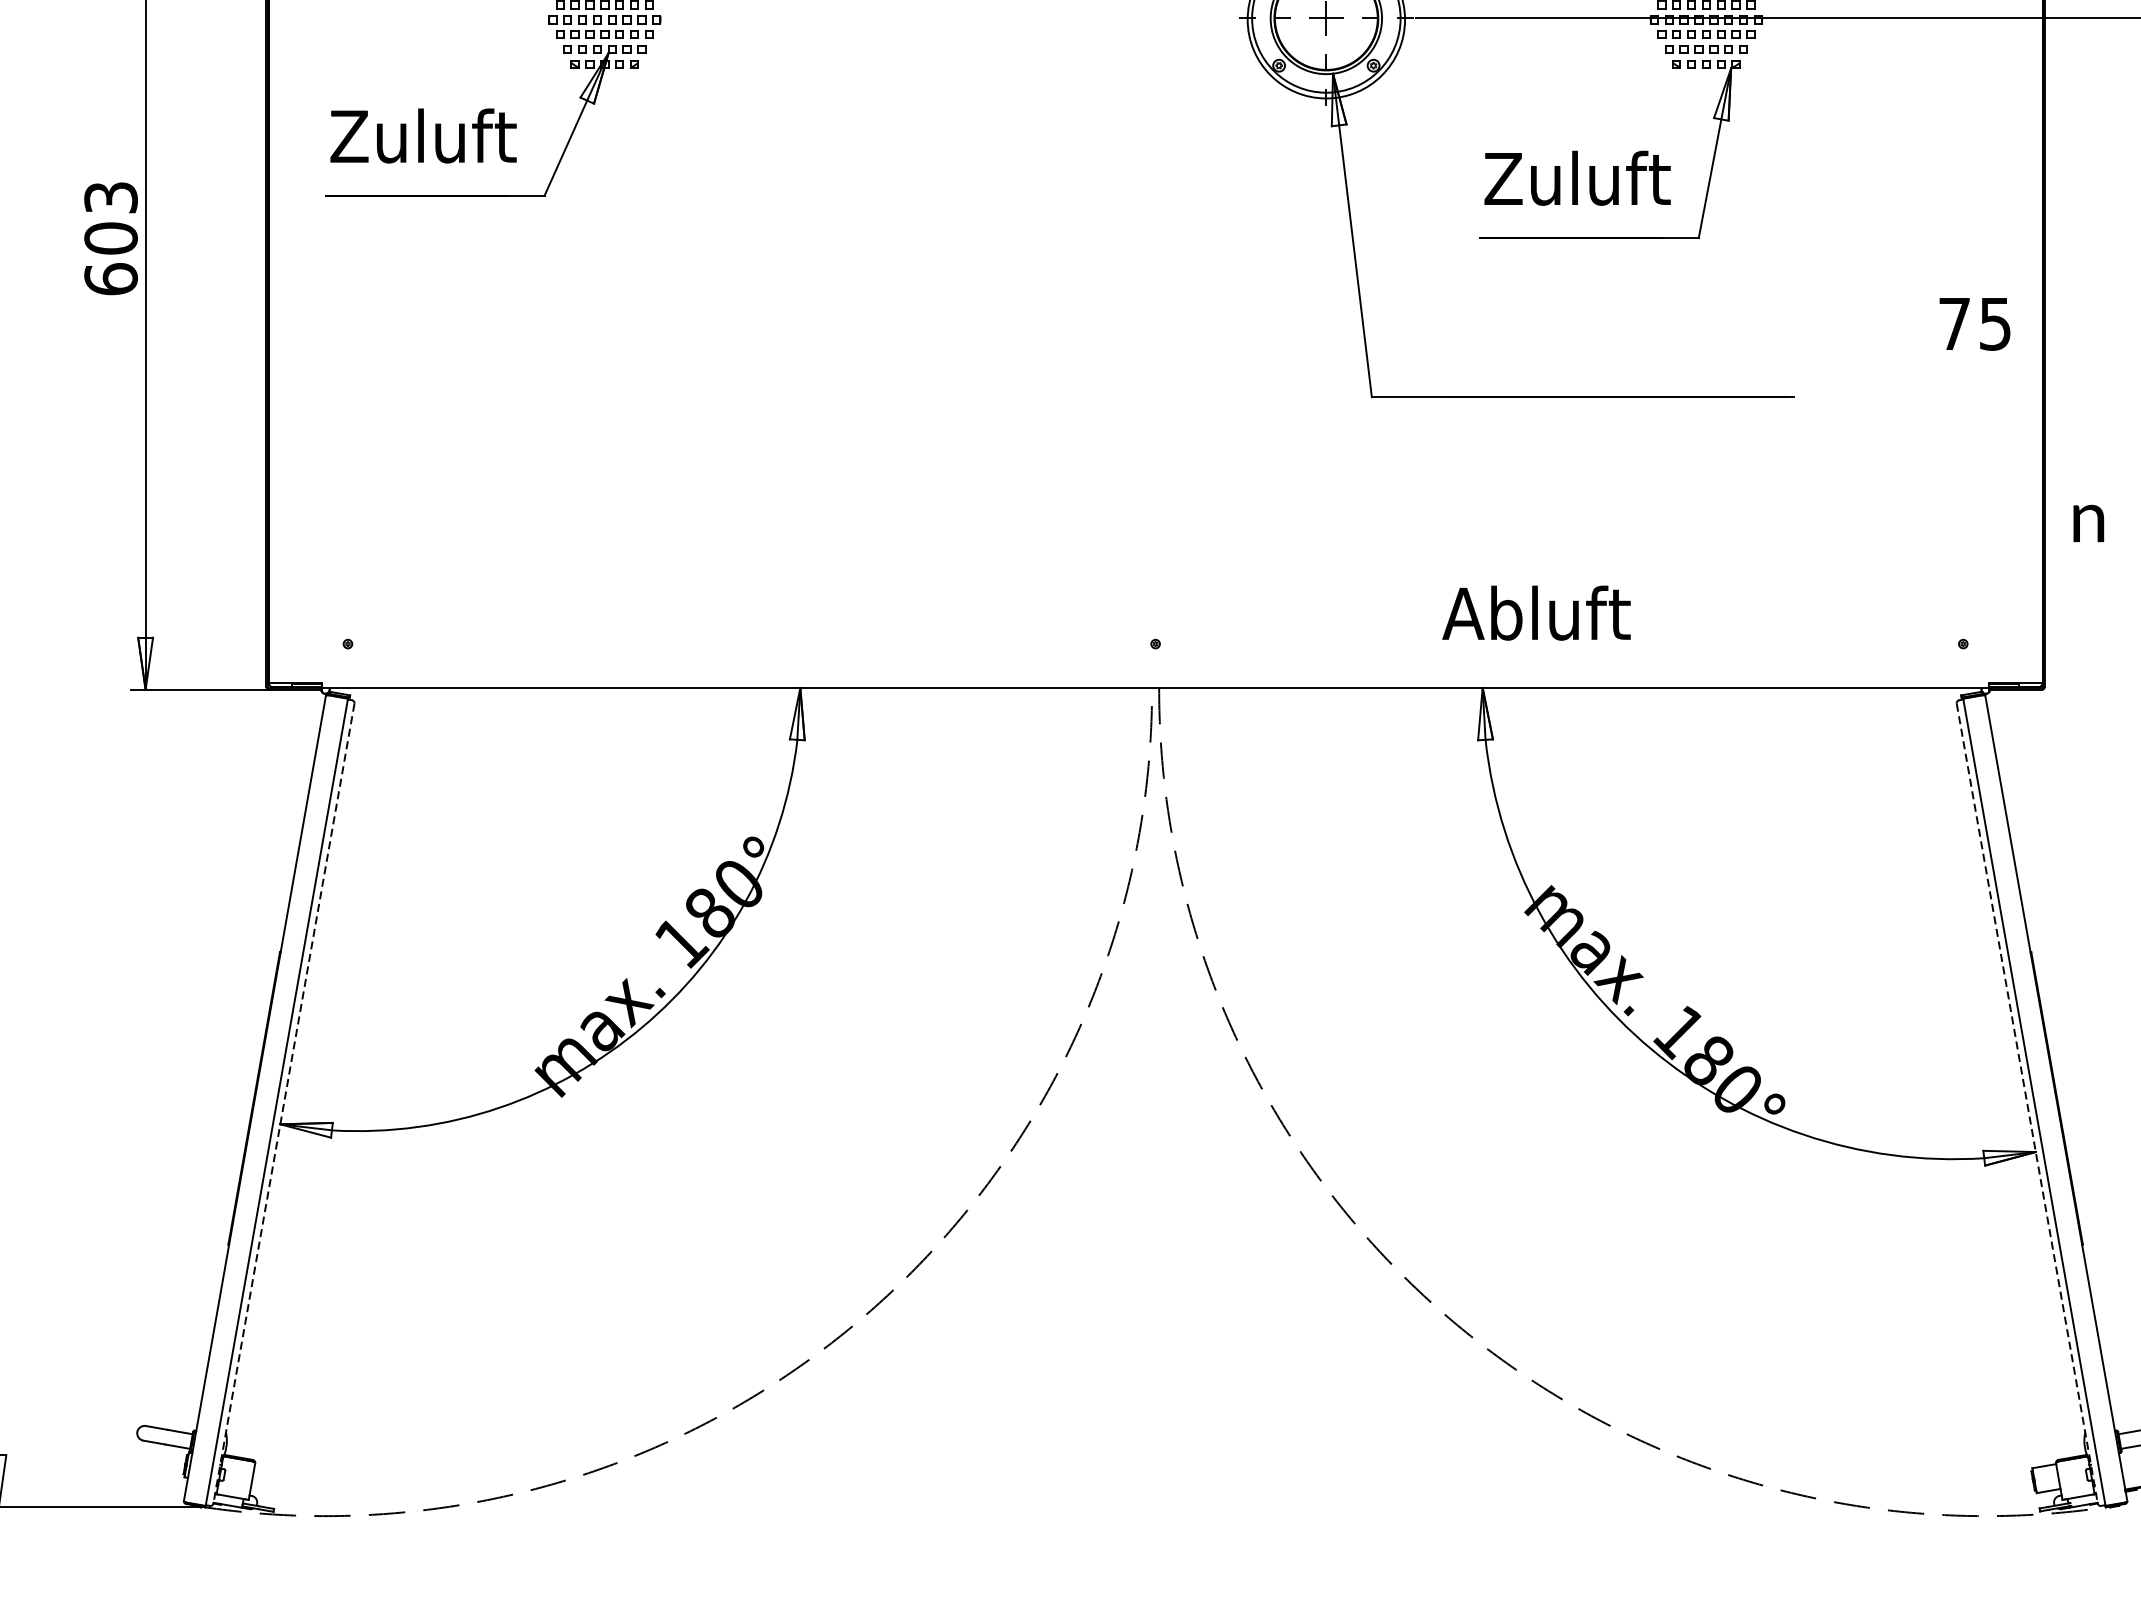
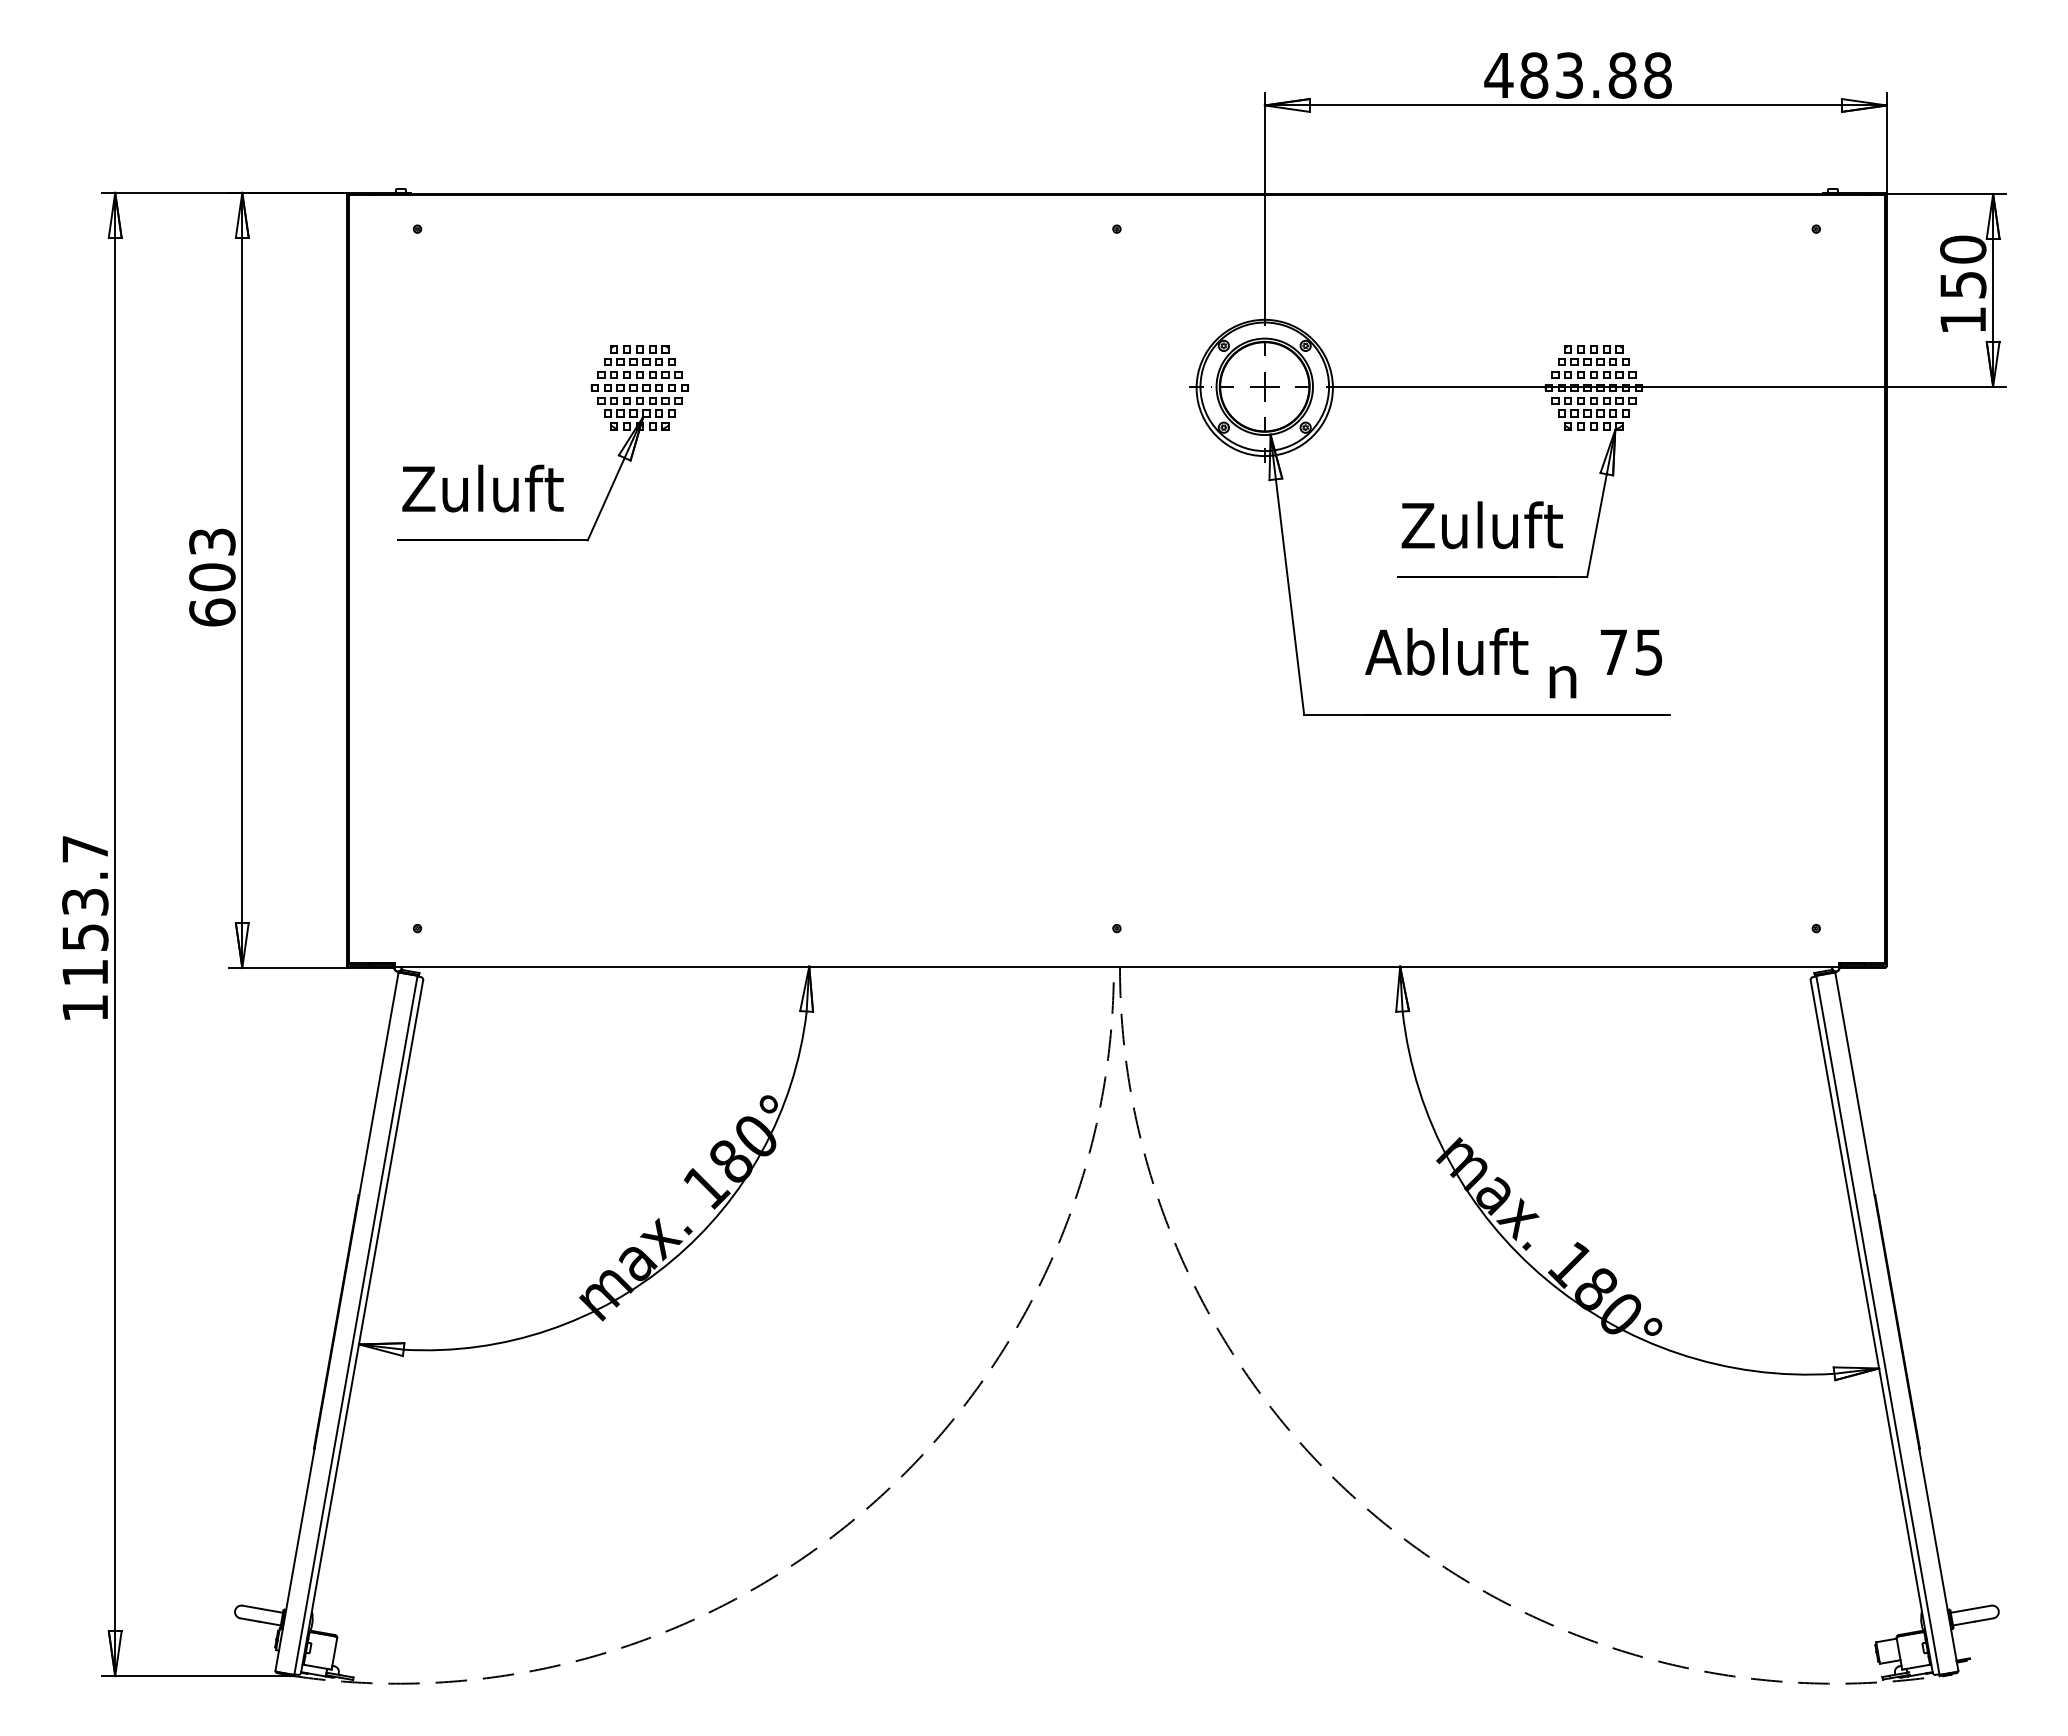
text: (1975, 324) -> (1631, 652), moved
text: (2088, 523) -> (1562, 682), moved
text: (1536, 612) -> (1446, 651), moved
line: (284, 1103) -> (362, 1326), dashed -> solid
line: (2027, 1103) -> (1871, 1326), dashed -> solid

